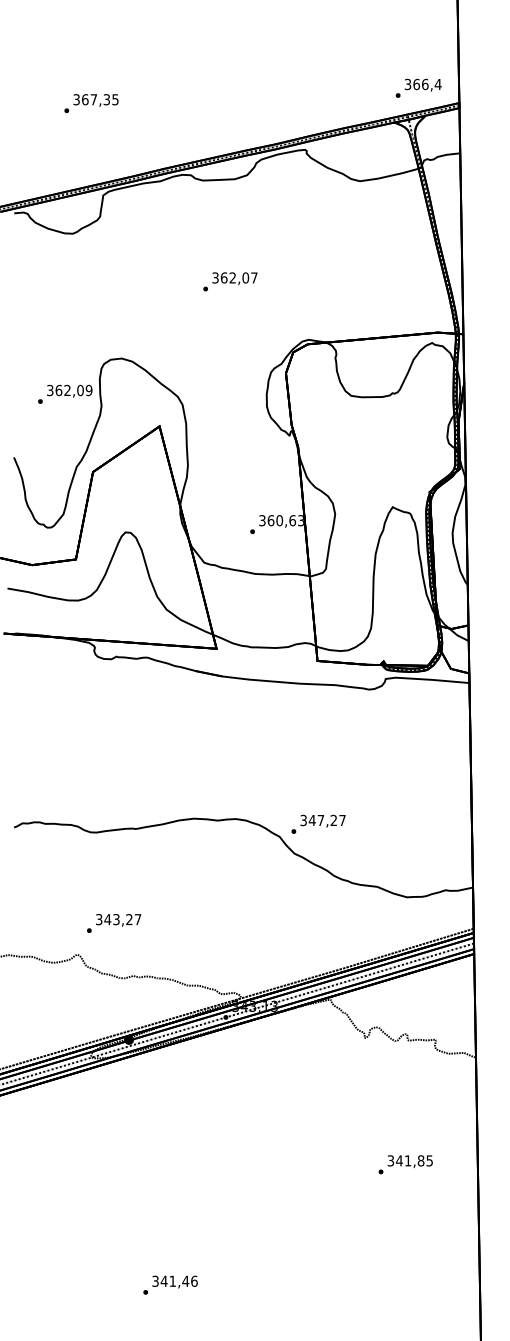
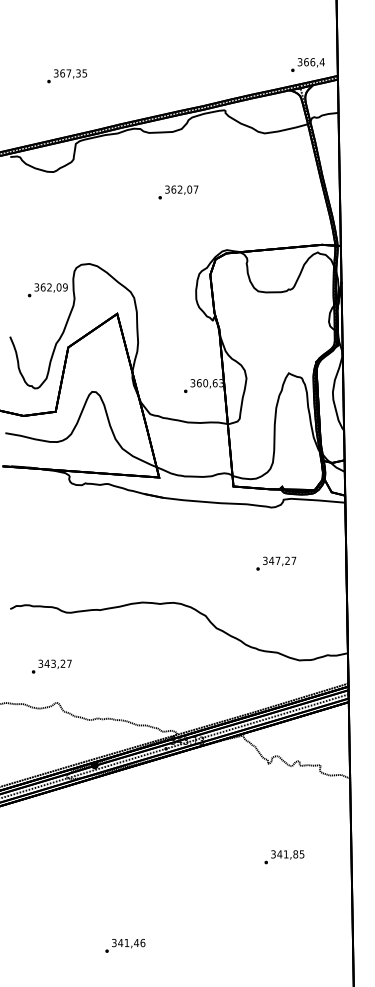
text: (230, 281) -> (178, 192), moved
text: (318, 824) -> (276, 563), moved
text: (113, 923) -> (51, 666), moved
text: (405, 1165) -> (284, 857), moved

